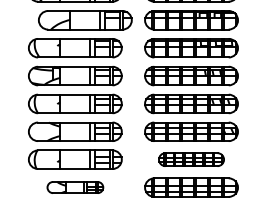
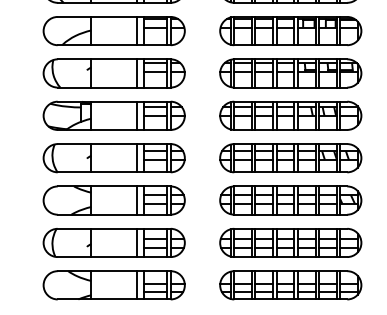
part: (85, 20) -> (114, 31), moved
part: (191, 159) -> (290, 242), size x1.43
part: (75, 187) -> (114, 285), size x1.67

